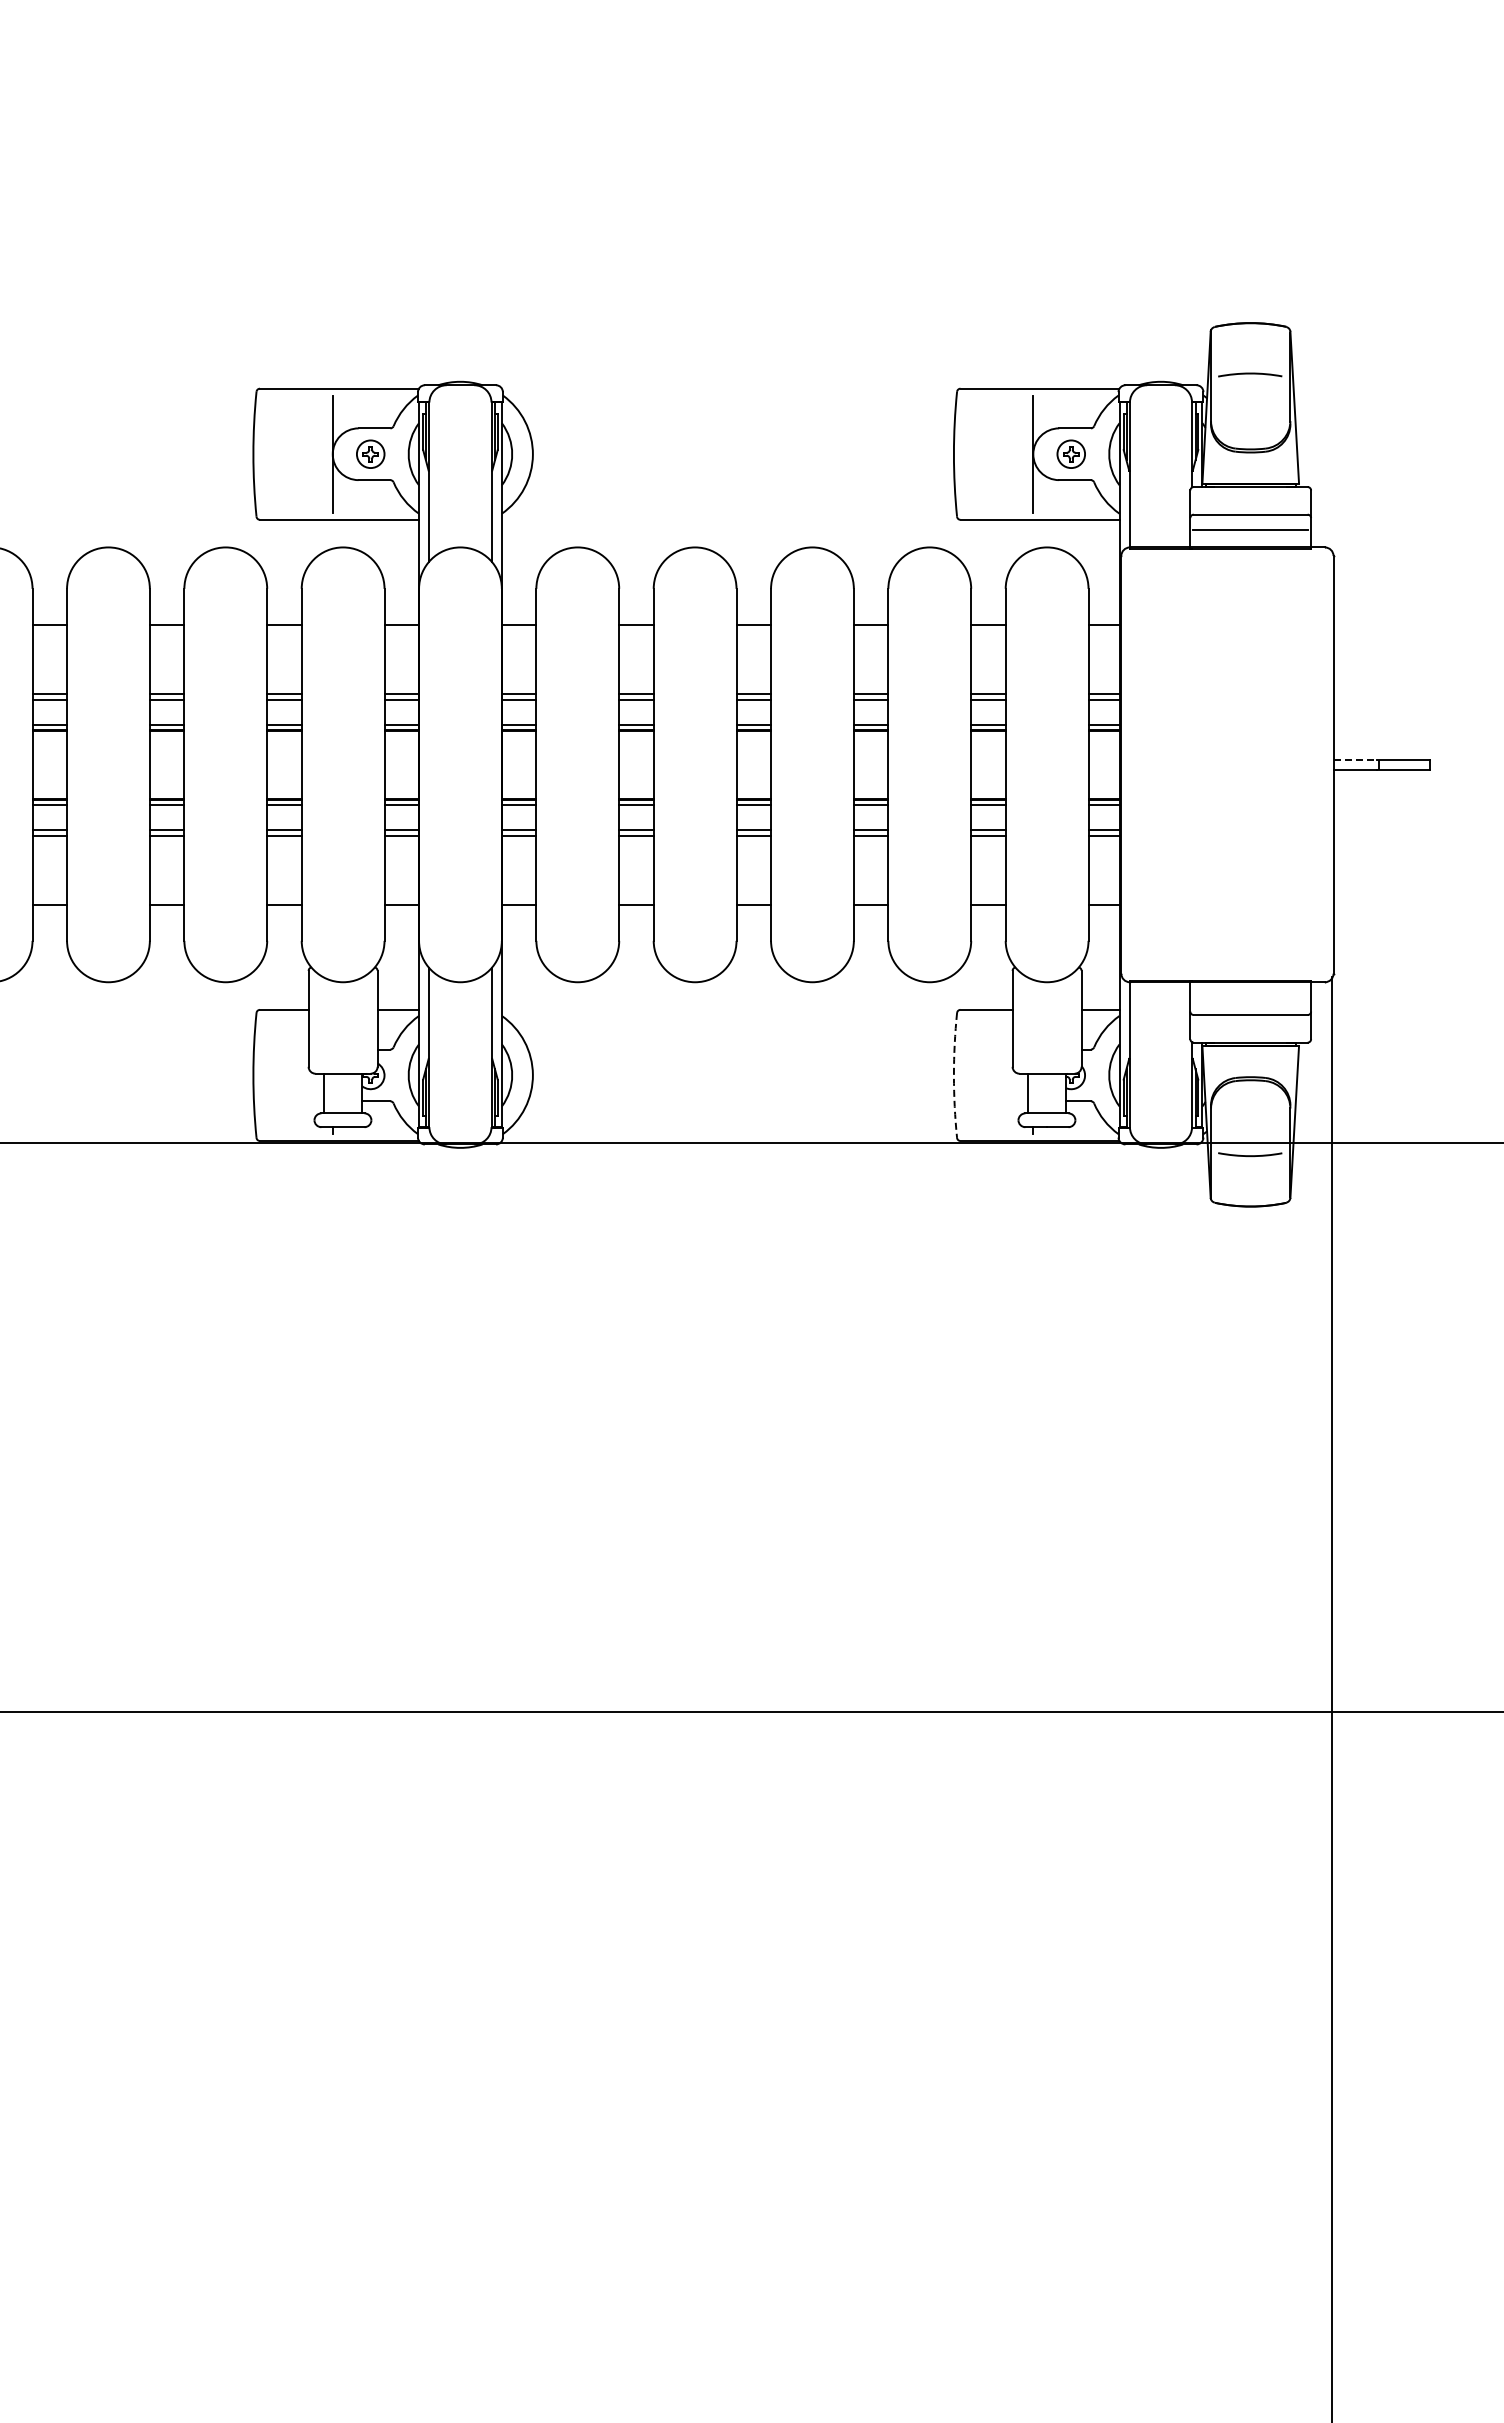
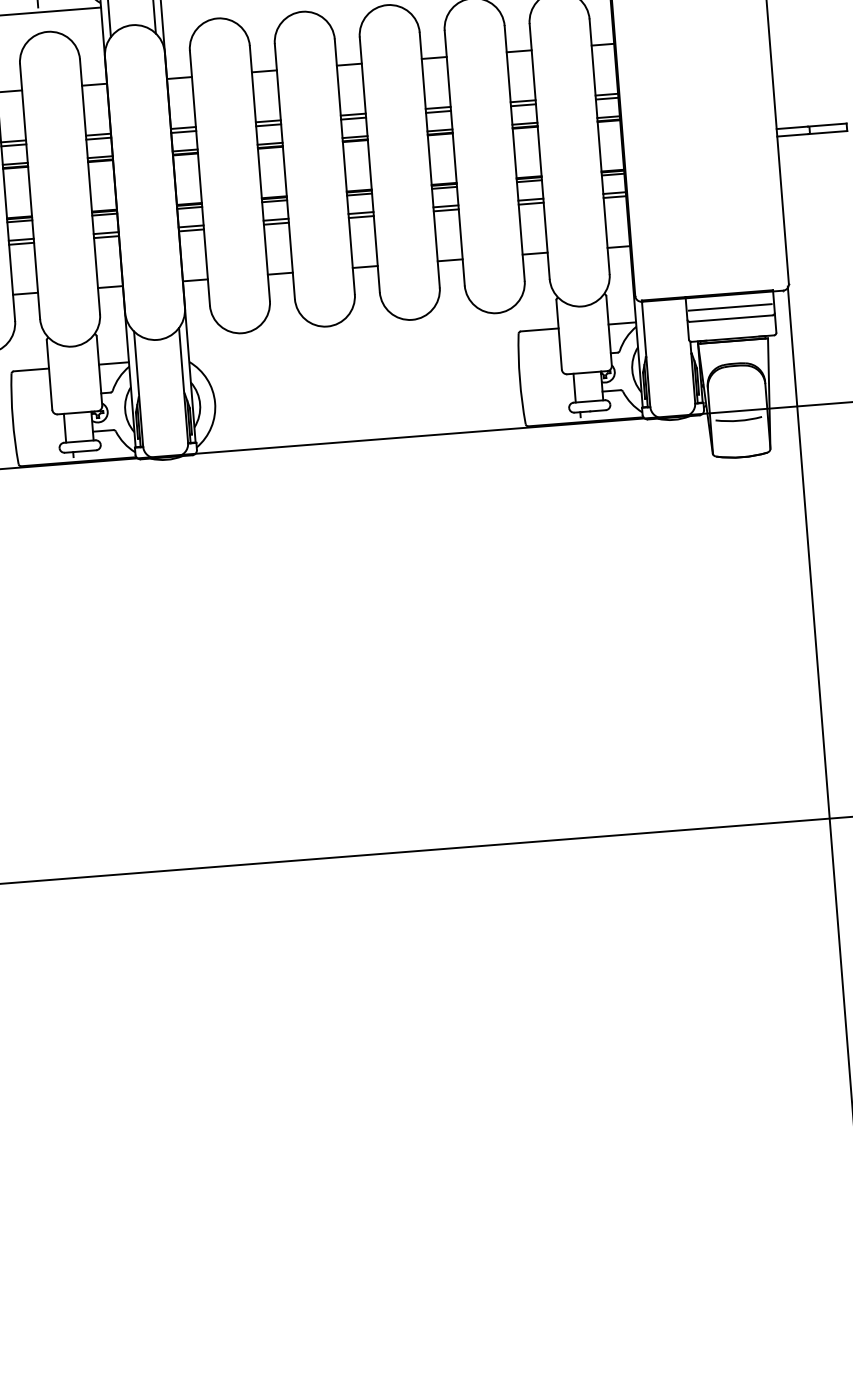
line: (1355, 759) -> (792, 127), dashed -> solid
line: (1250, 999) -> (730, 307), added
arc: (953, 1075) -> (519, 379), dashed -> solid

